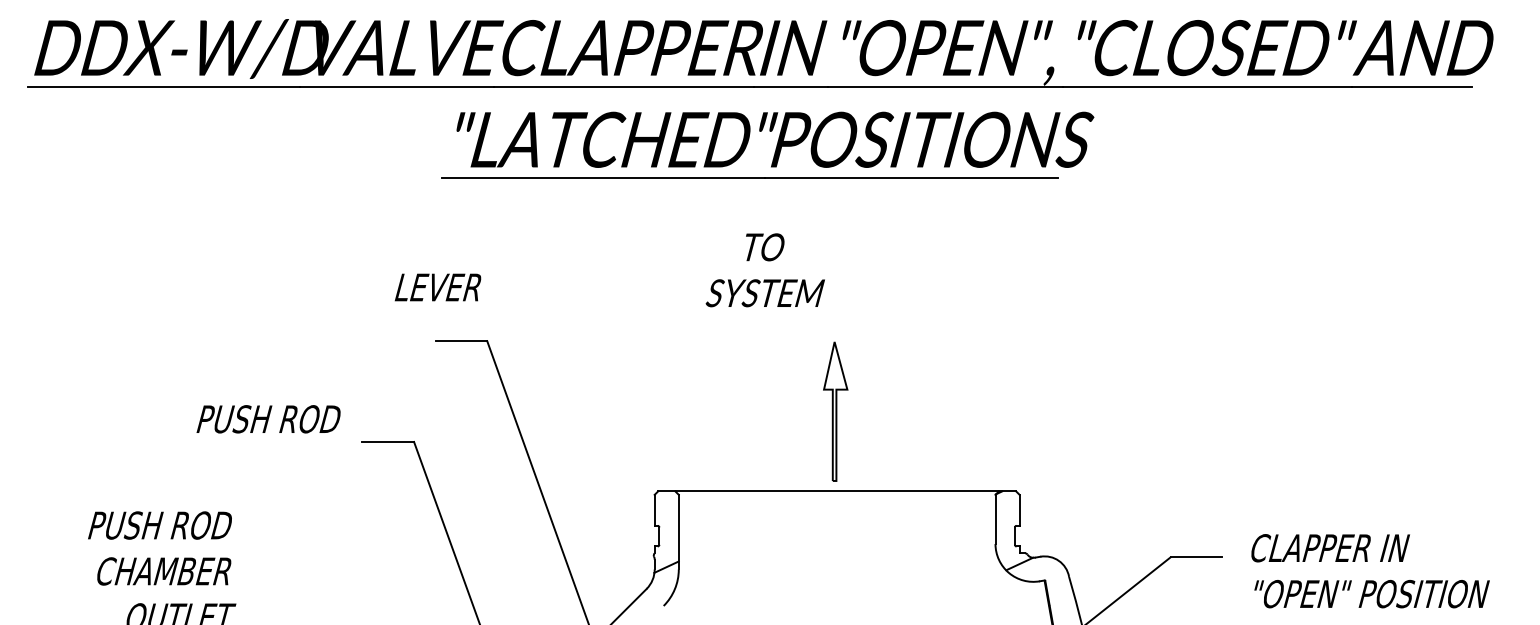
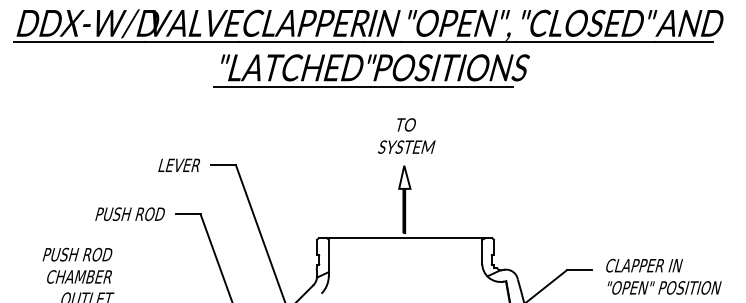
text: (764, 269) -> (406, 135), moved
text: (436, 285) -> (178, 164), moved
text: (267, 419) -> (129, 214), moved

